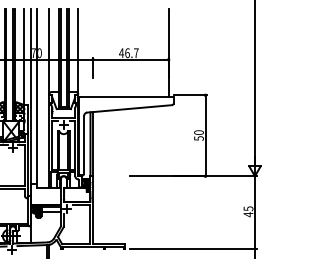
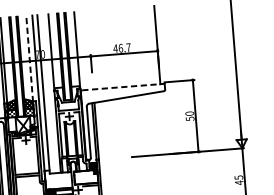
line: (24, 57) -> (29, 59), solid -> dashed
line: (125, 96) -> (122, 86), solid -> dashed

